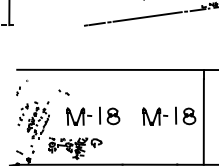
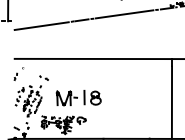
line: (49, 30) -> (41, 25), added
part: (63, 92) -> (43, 78), moved
part: (169, 115) -> (143, 97), removed

